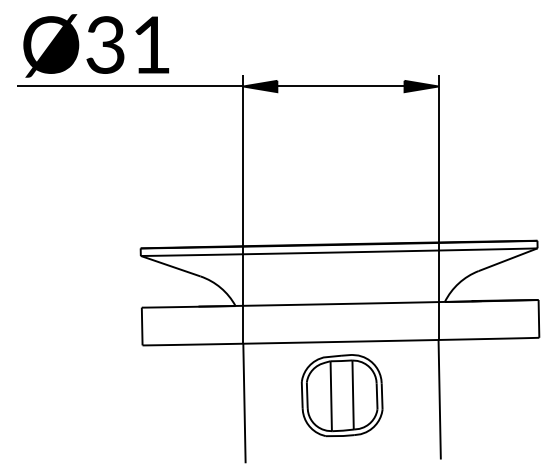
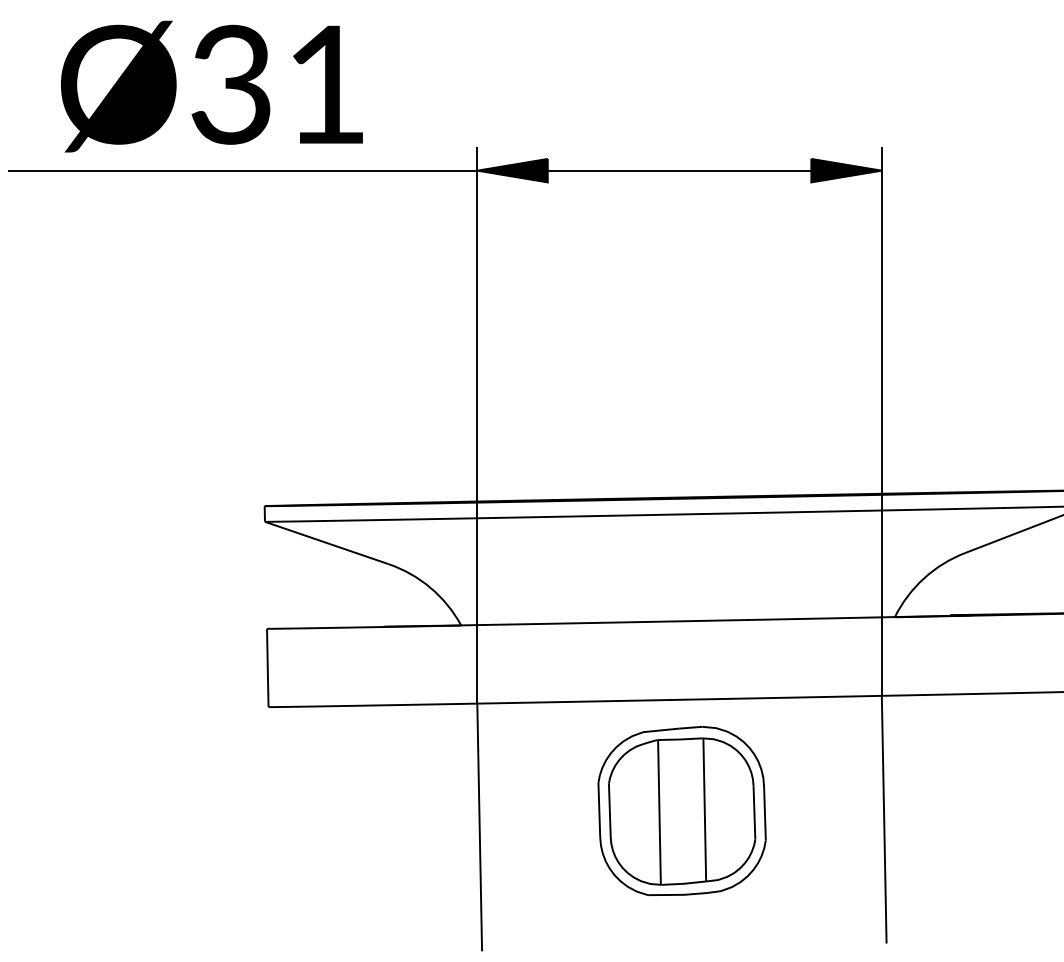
text: (96, 45) -> (212, 85), moved

